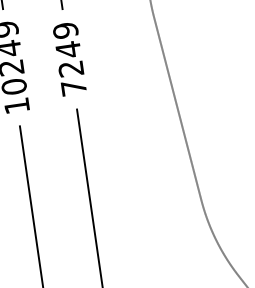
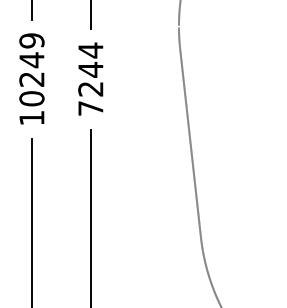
text: (65, 30) -> (90, 50), 7249 -> 7244

